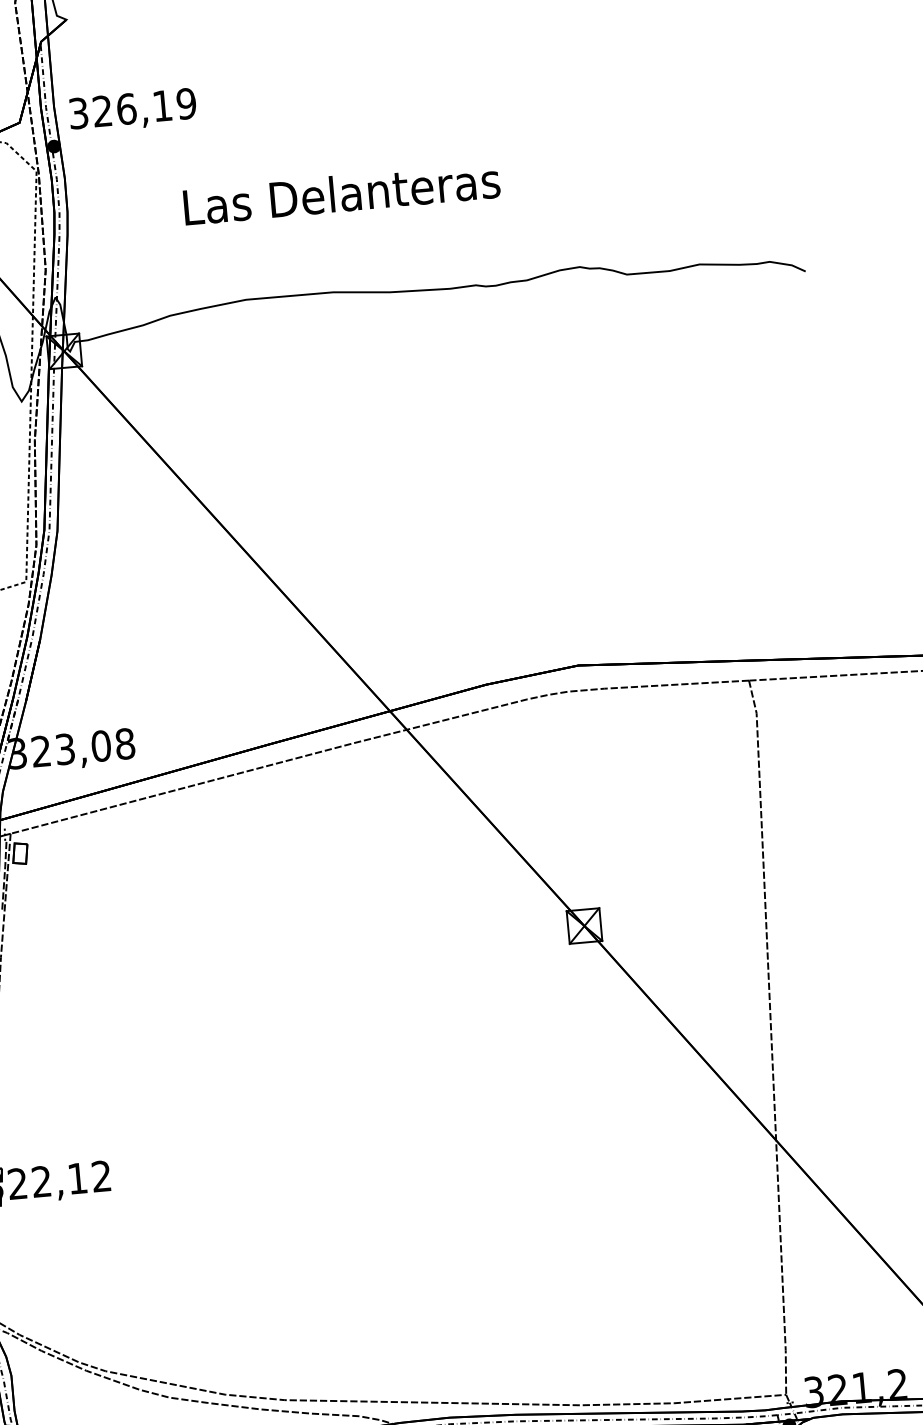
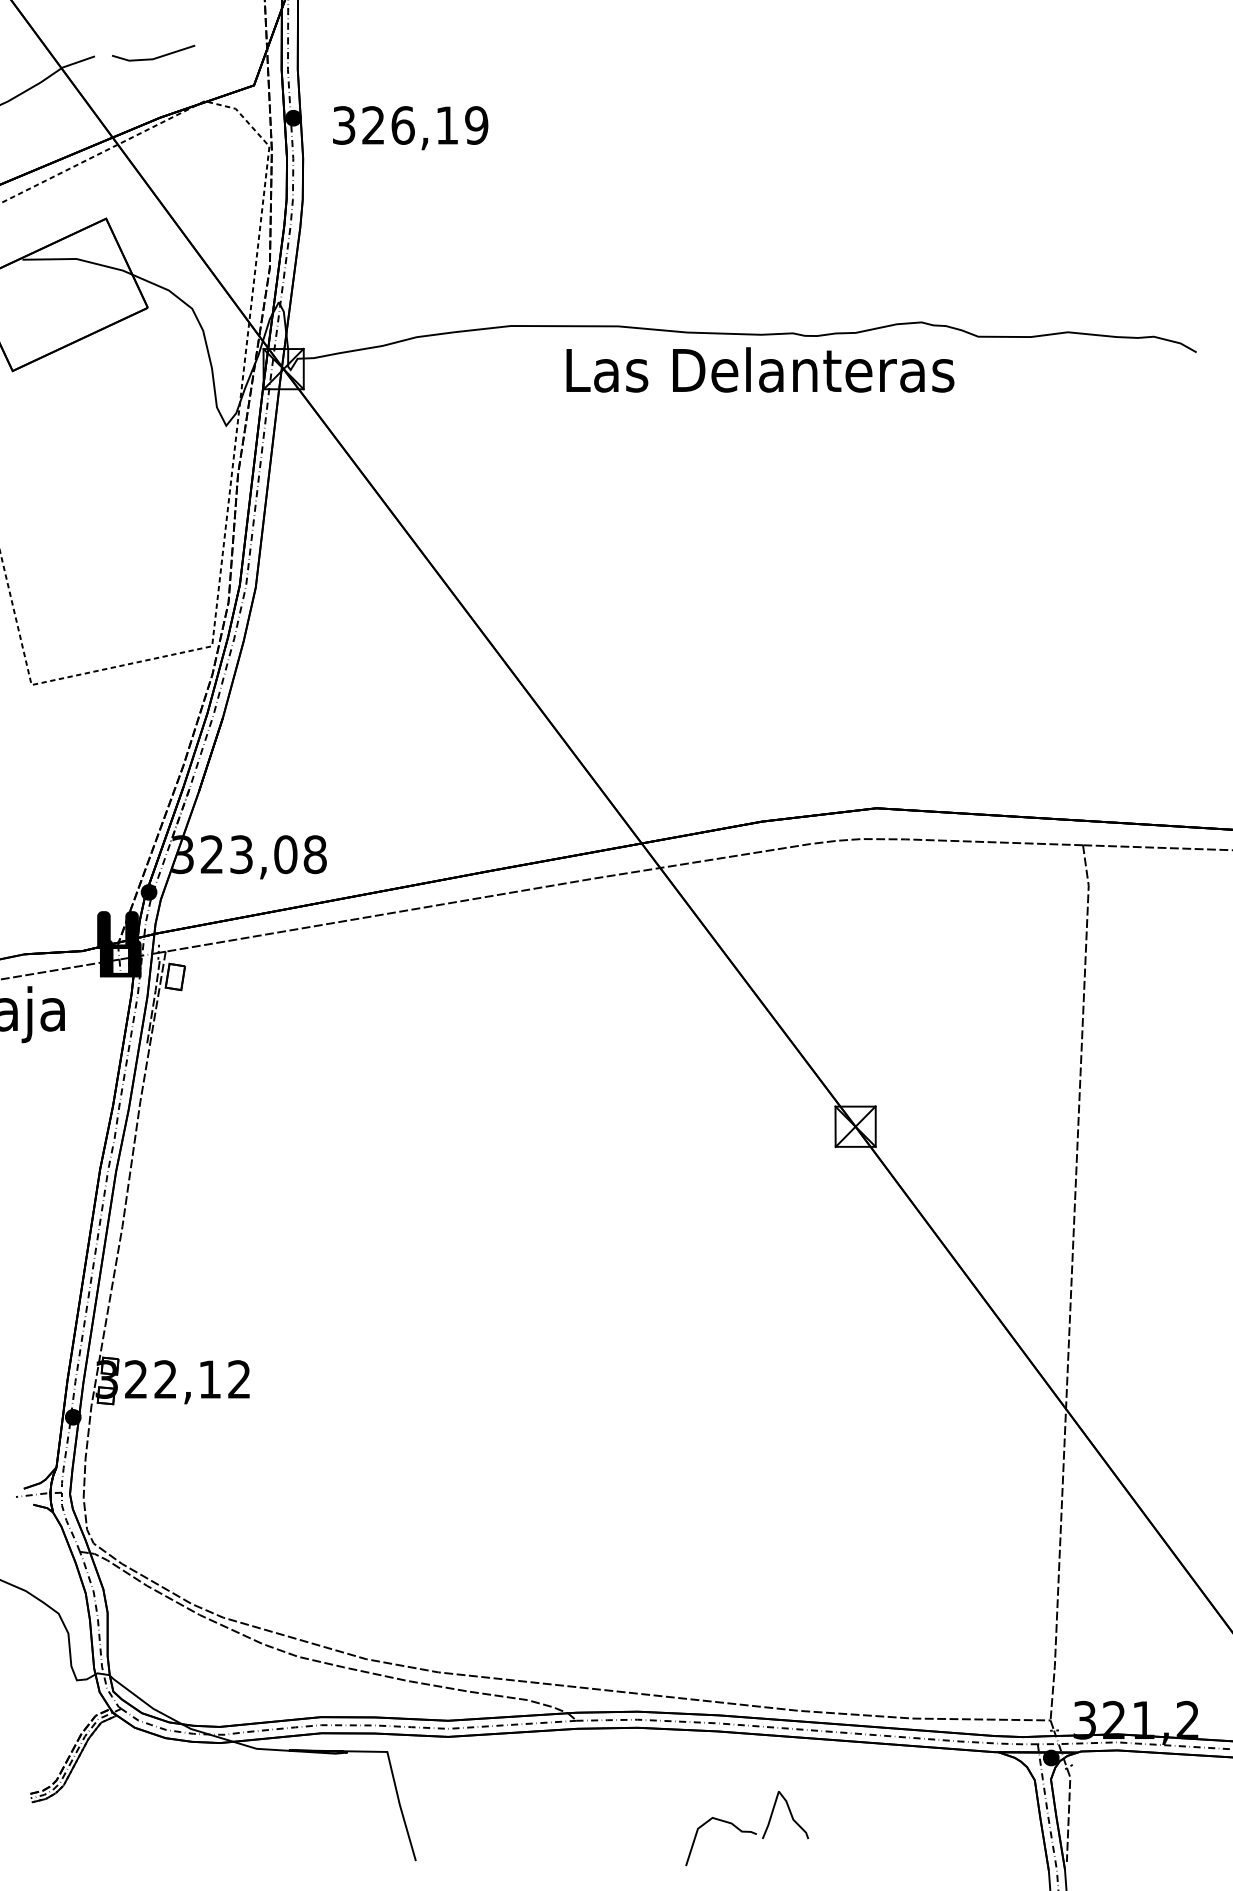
text: (132, 111) -> (410, 128), moved
text: (341, 193) -> (760, 369), moved

